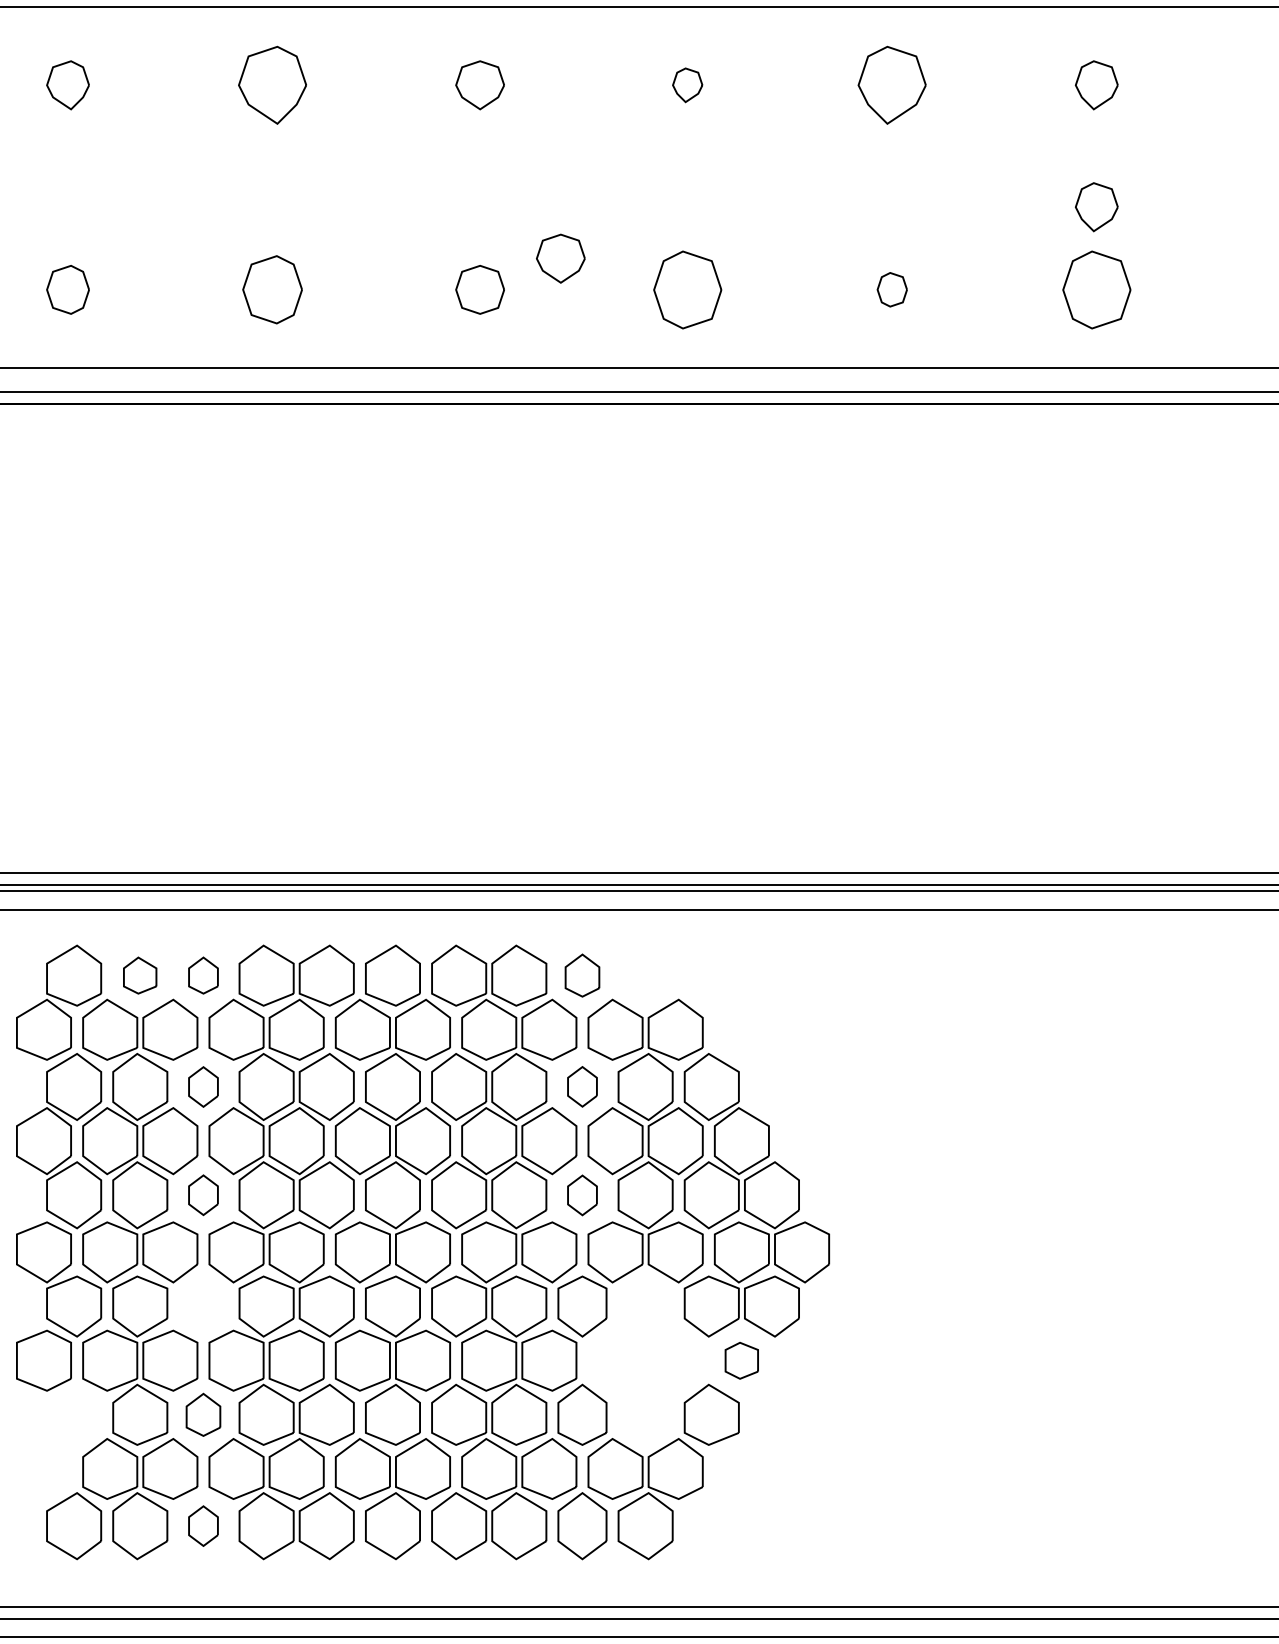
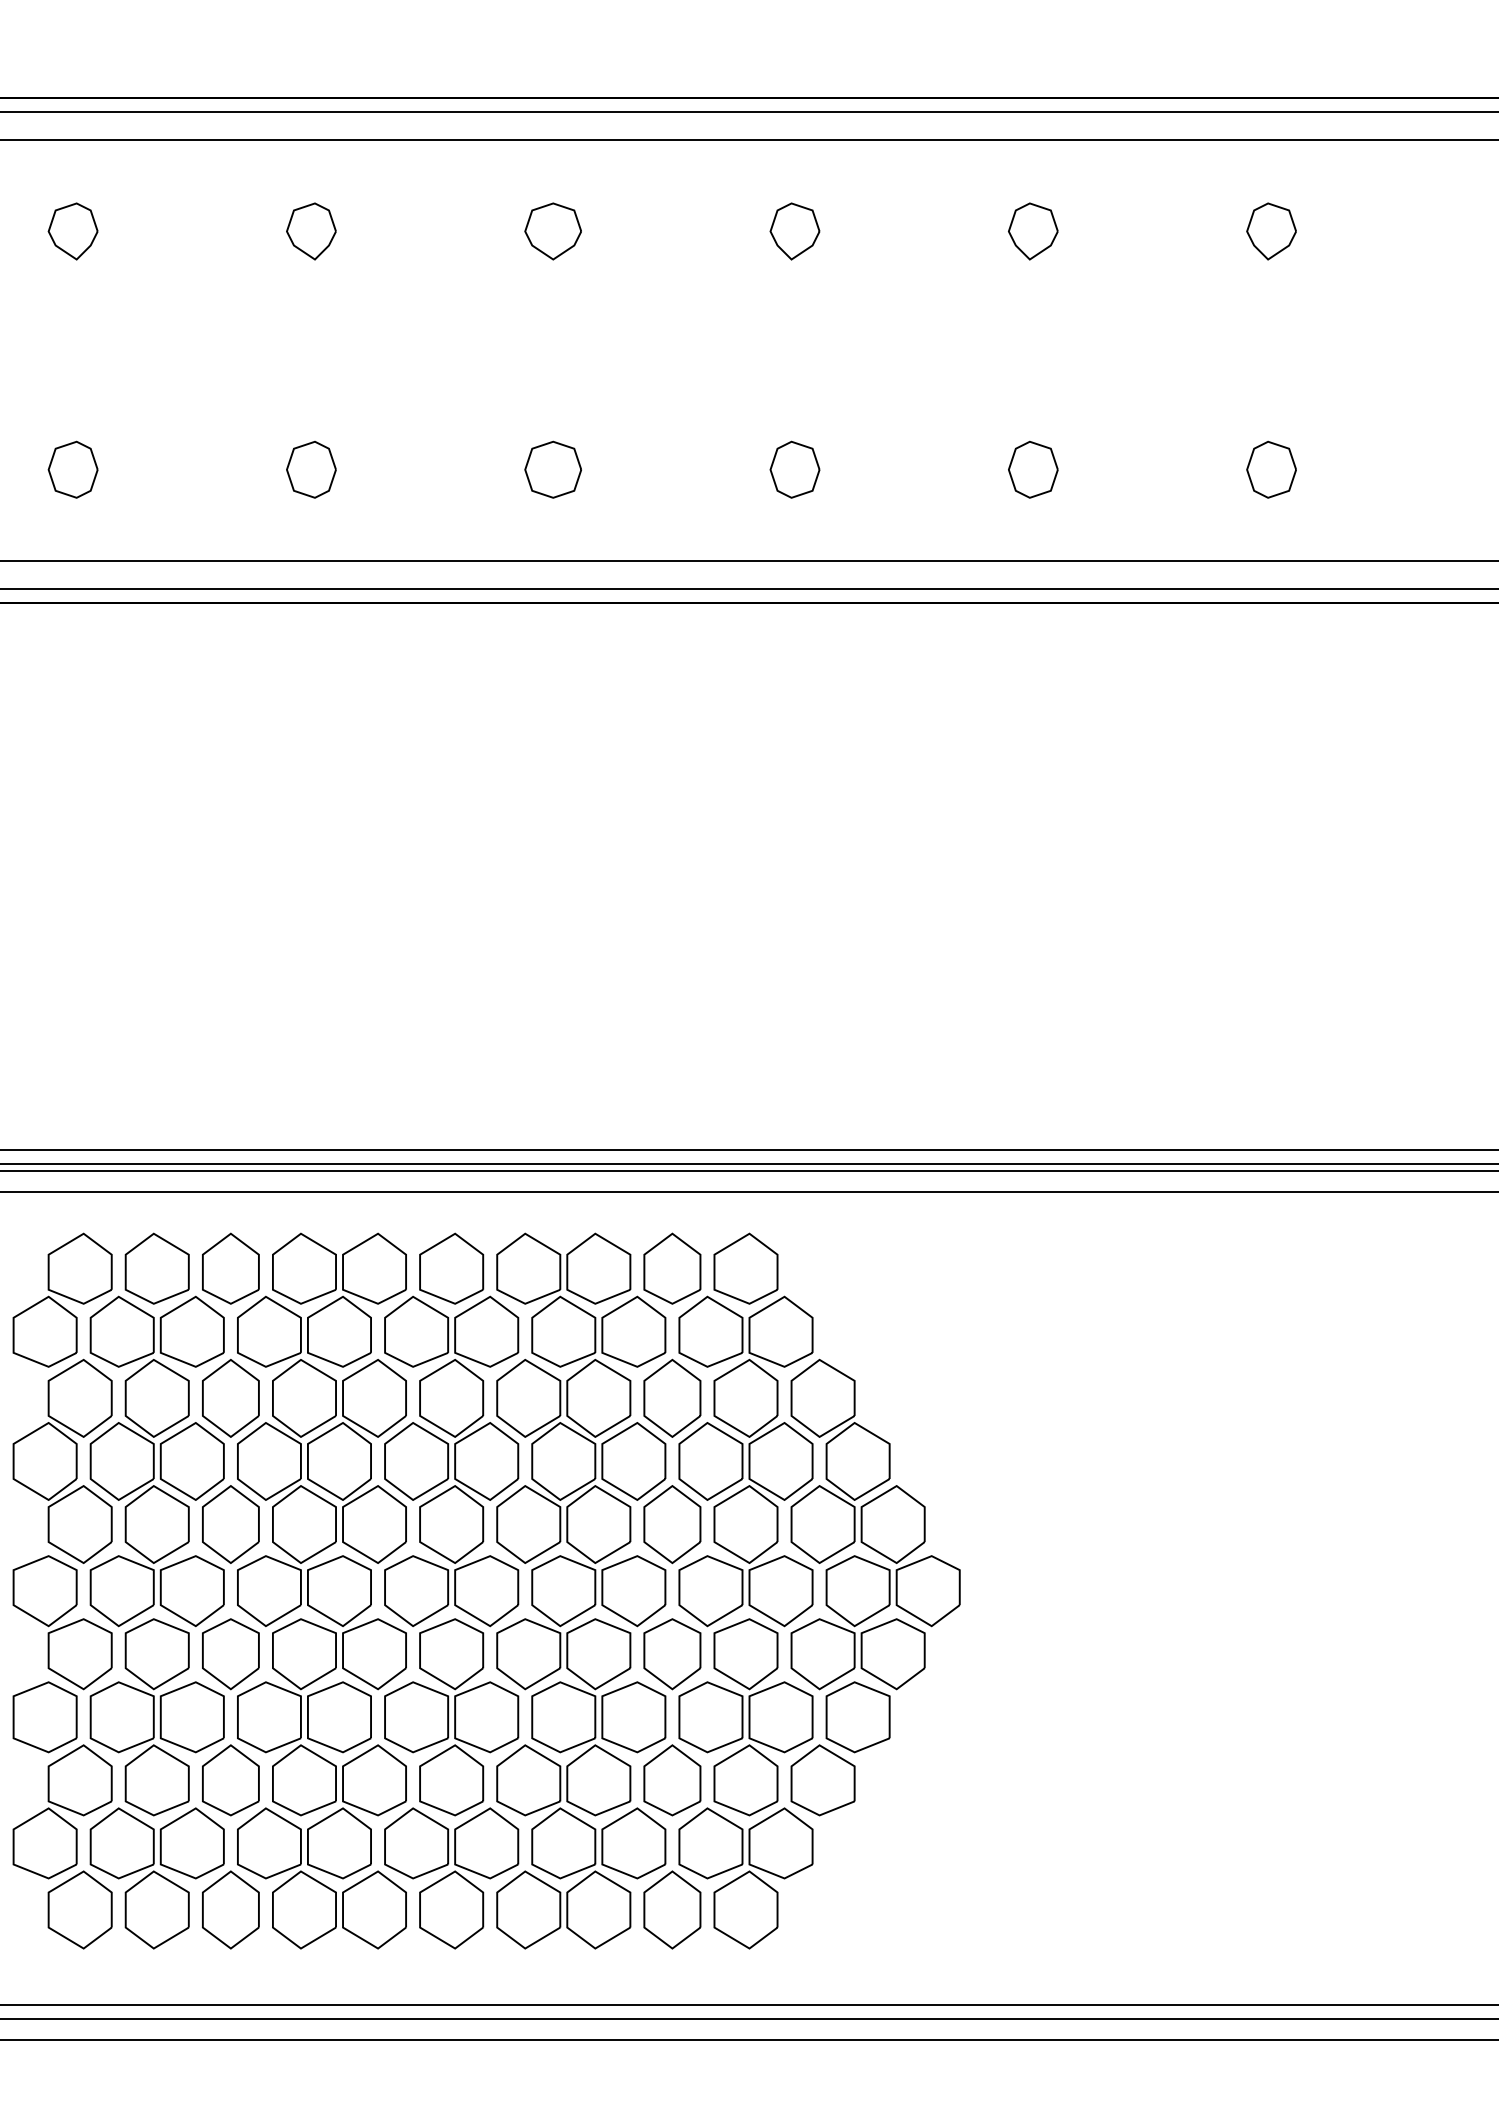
part: (272, 85) -> (311, 231), size x0.62
part: (687, 85) -> (794, 231), size x1.43
part: (892, 85) -> (1033, 231), size x0.62
part: (1096, 207) -> (1271, 373), removed
part: (560, 258) -> (646, 433), removed
part: (272, 289) -> (311, 469), size x0.71
part: (687, 289) -> (794, 469), size x0.62
part: (892, 289) -> (1033, 469), size x1.43
part: (1096, 289) -> (1271, 469), size x0.62
part: (139, 975) -> (156, 1268), size x1.67
part: (203, 975) -> (230, 1268), size x1.67
part: (582, 975) -> (672, 1268), size x1.43
part: (645, 975) -> (745, 1268), added
part: (582, 1086) -> (672, 1397), size x1.67
part: (203, 1087) -> (230, 1398), size x1.67
part: (203, 1195) -> (230, 1524), size x1.67
part: (582, 1195) -> (672, 1524), size x1.67
part: (203, 1306) -> (230, 1654), added
part: (645, 1360) -> (745, 1717), added
part: (741, 1360) -> (857, 1717), size x1.67
part: (203, 1414) -> (230, 1780), size x1.43
part: (58, 1441) -> (62, 1811), added
part: (203, 1525) -> (230, 1909), size x1.67

